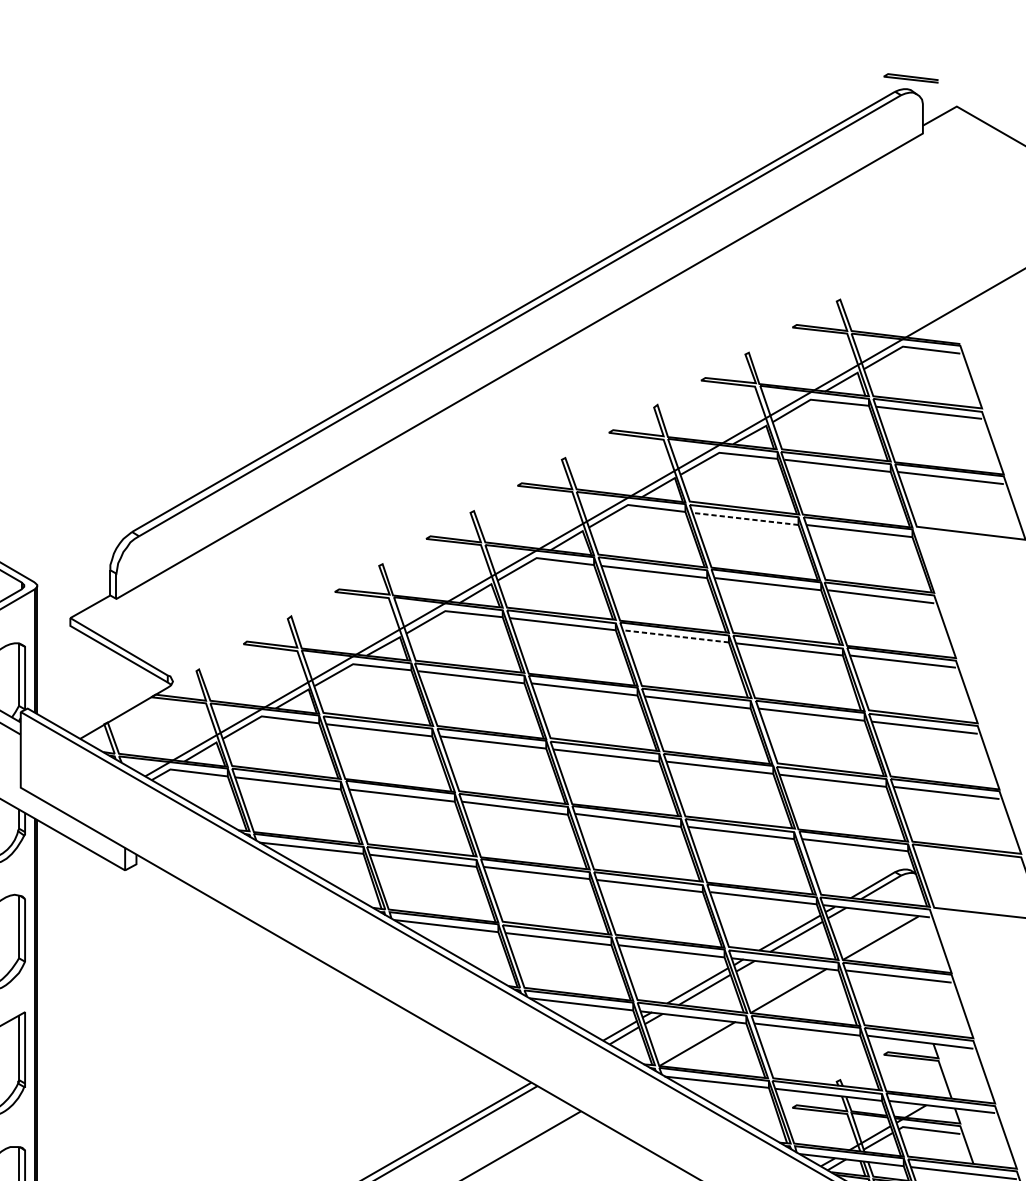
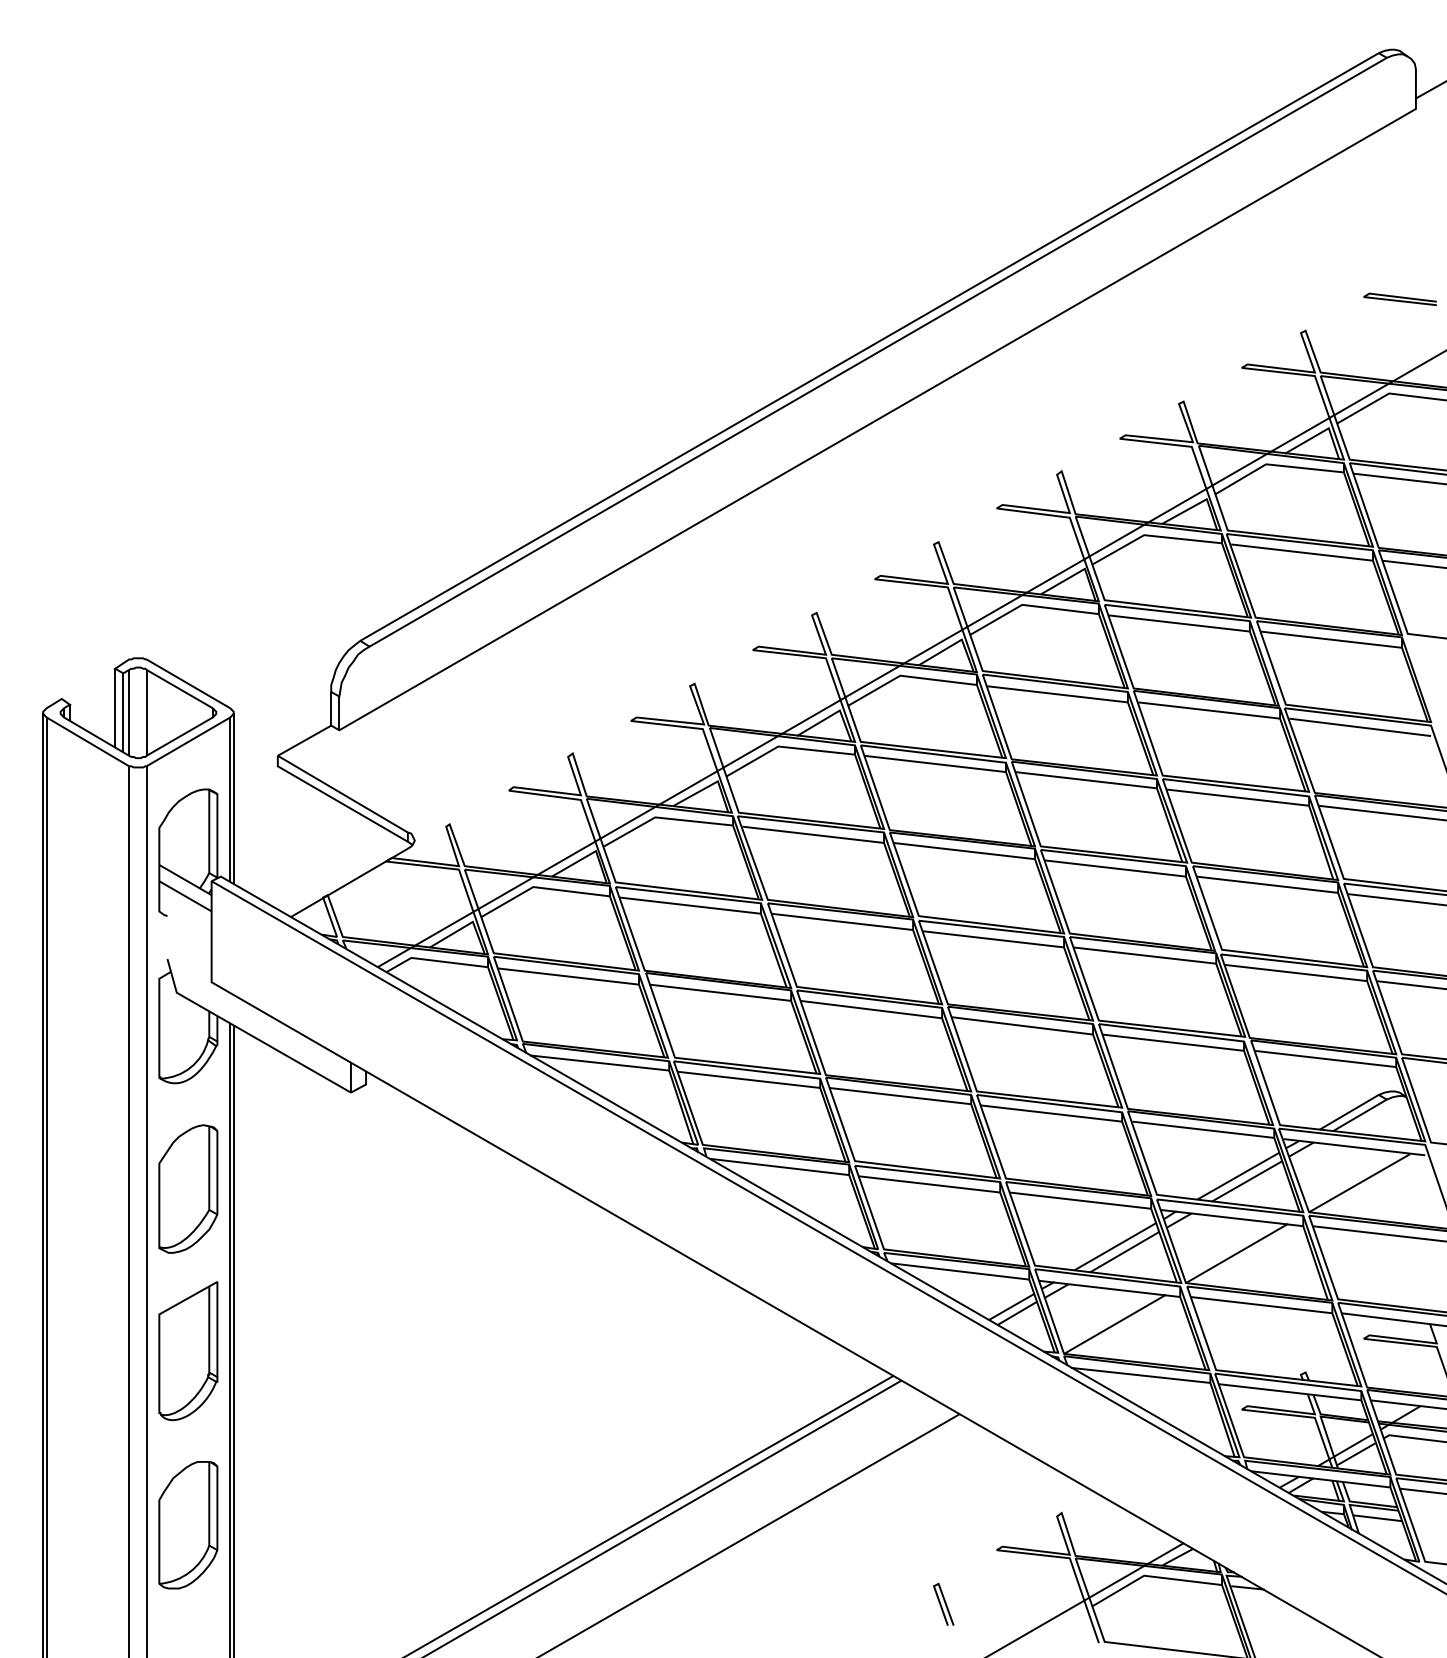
line: (910, 77) -> (1399, 298), moved
line: (745, 518) -> (1178, 623), dashed -> solid
line: (675, 636) -> (1085, 780), dashed -> solid

